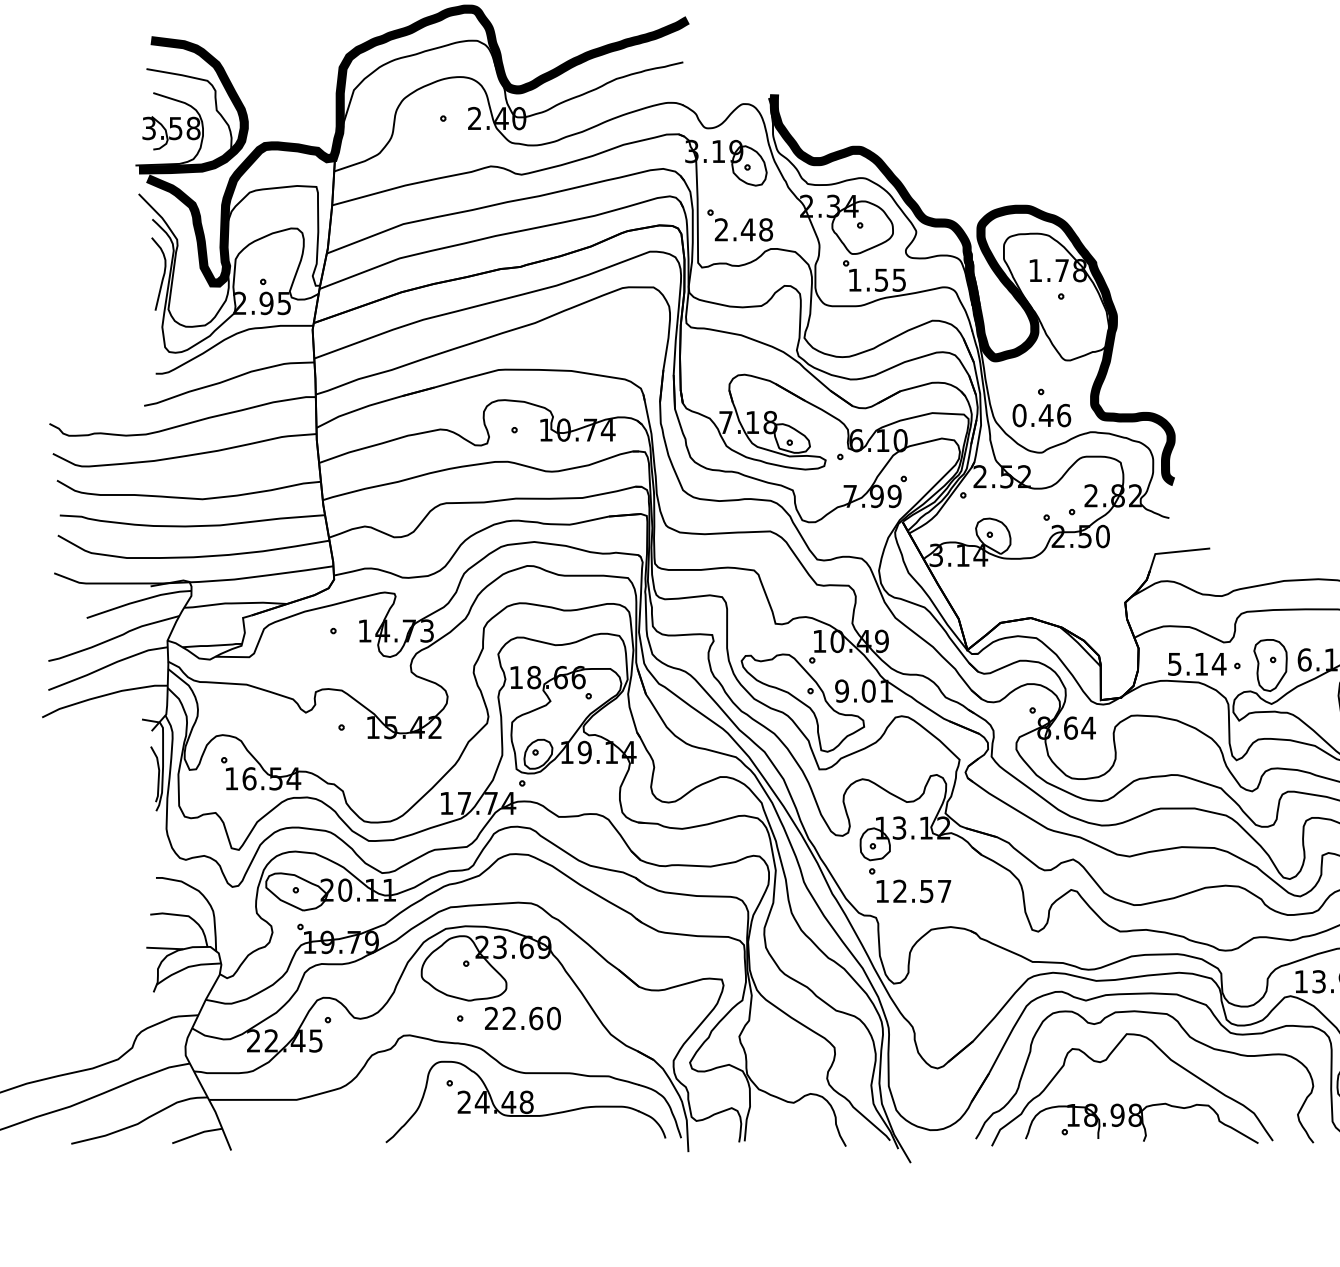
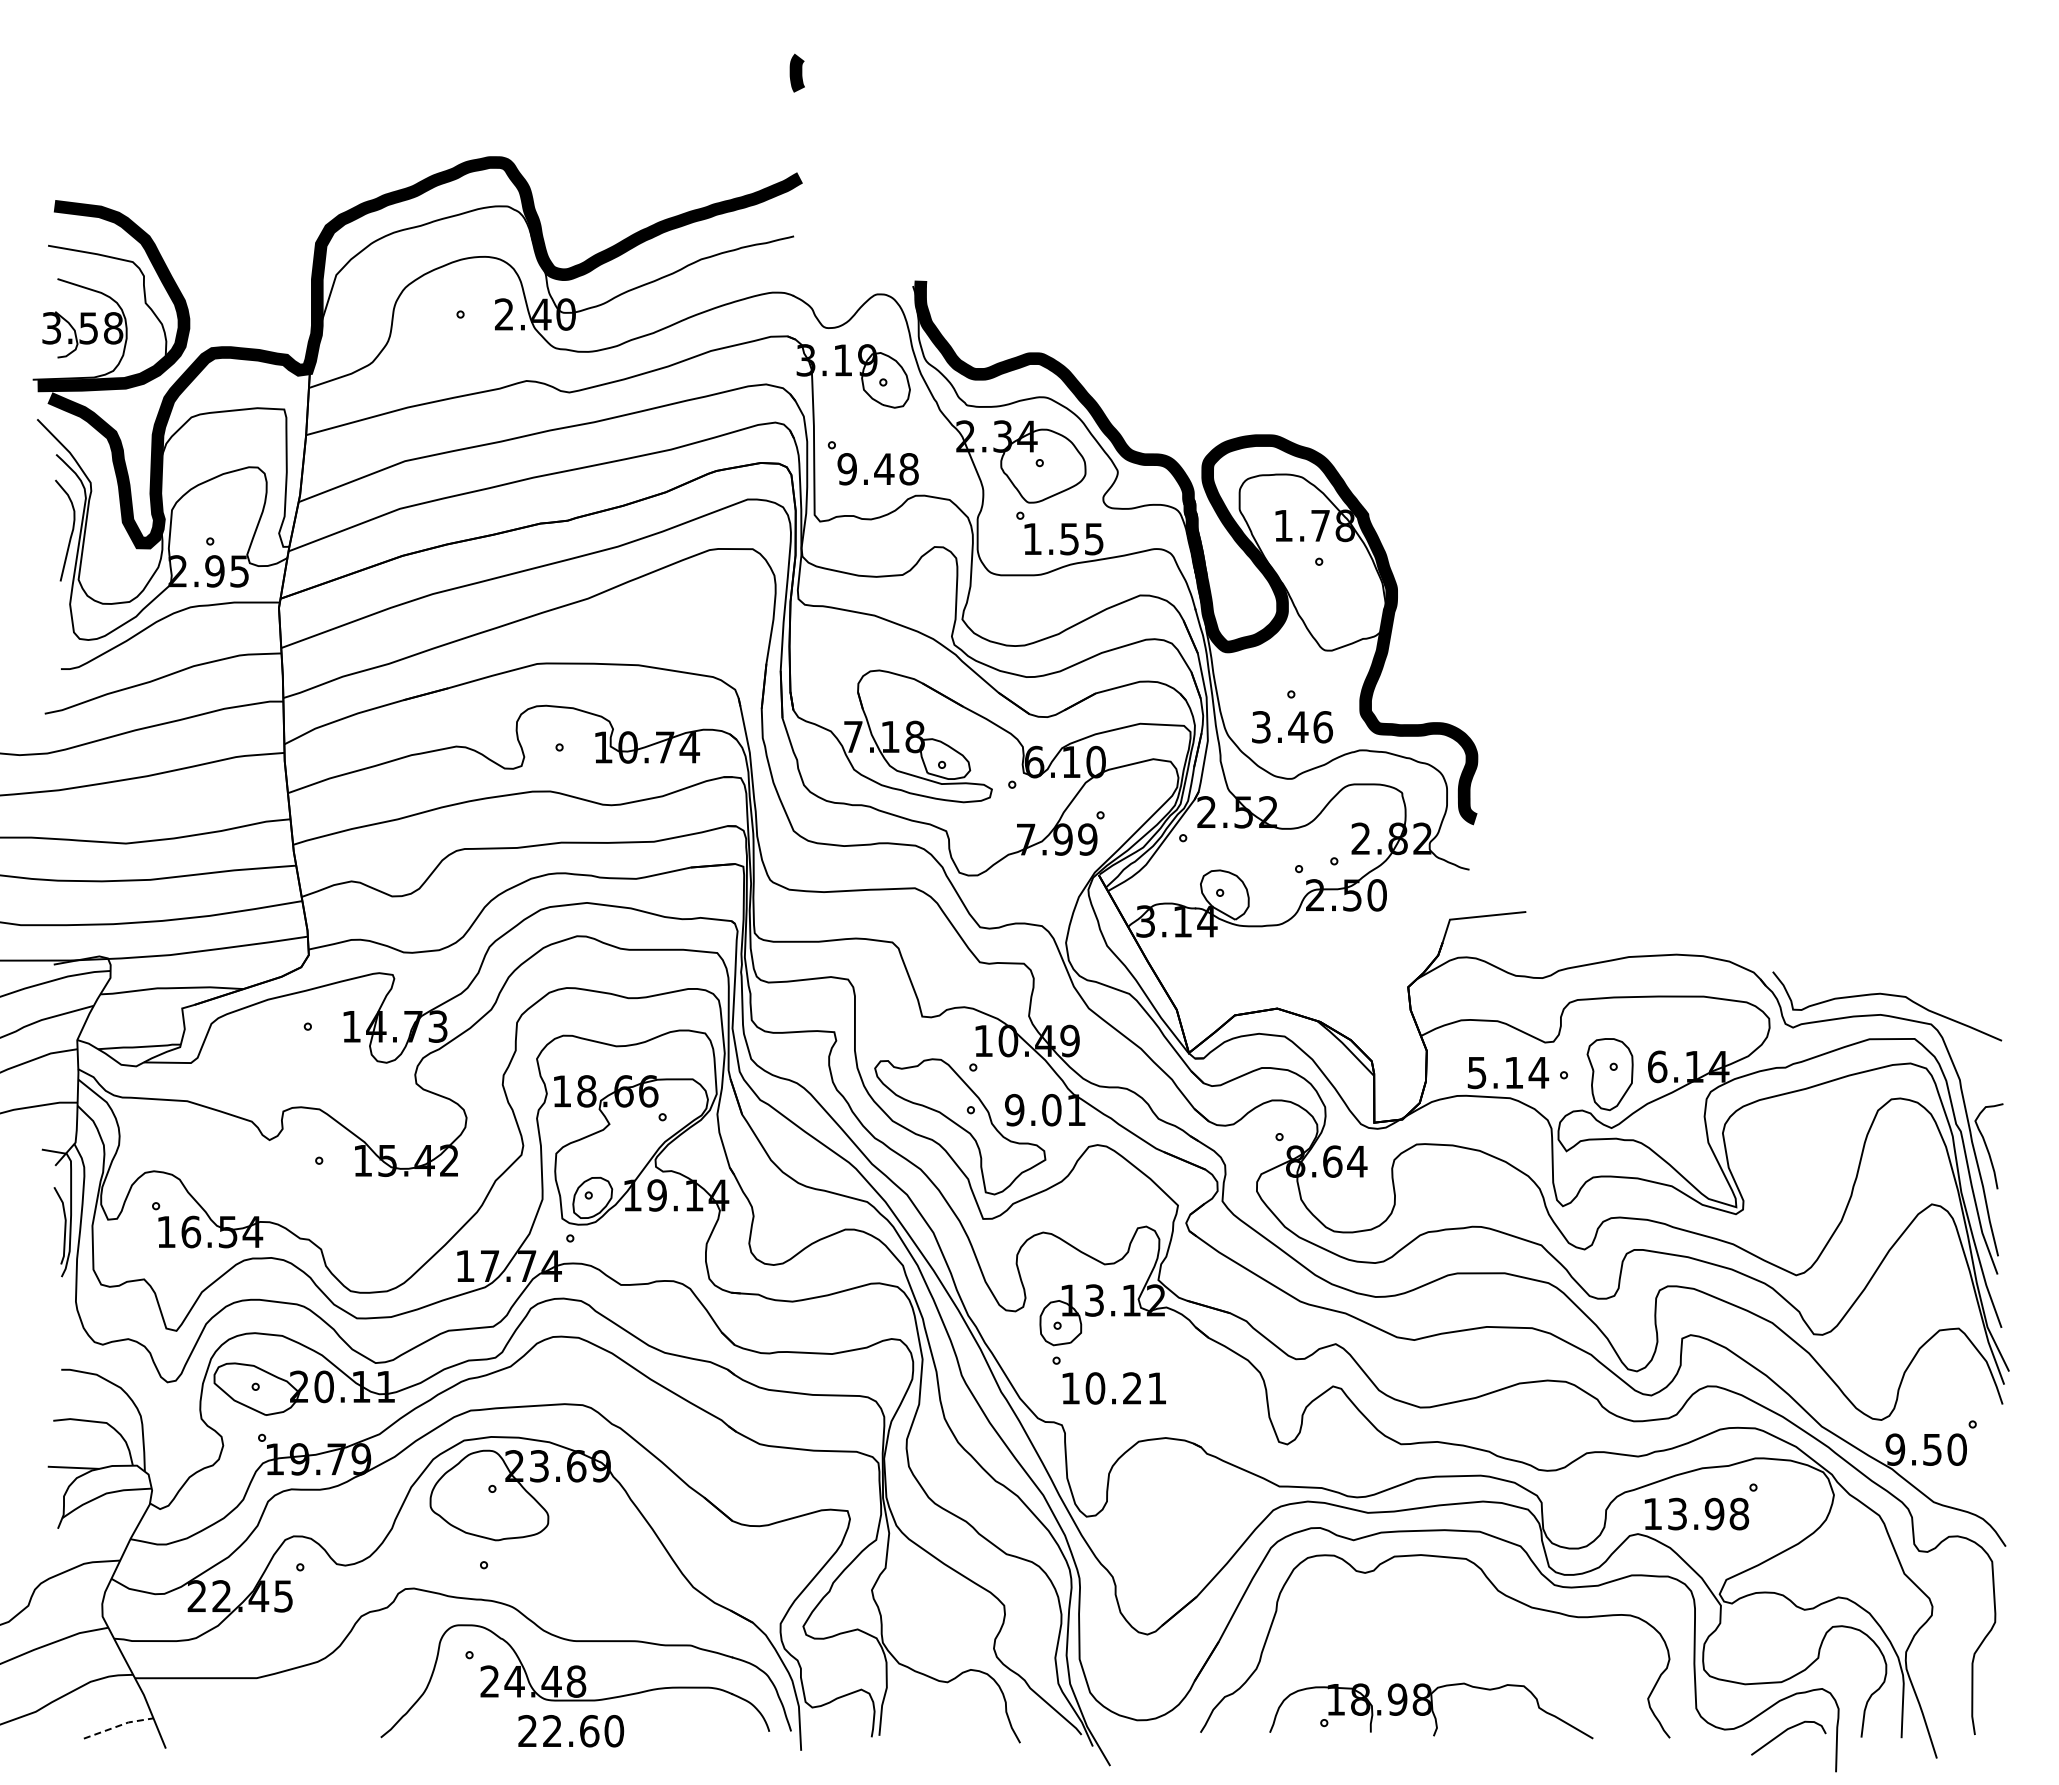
text: (721, 230) -> (846, 469), 2.48 -> 9.48
text: (1019, 415) -> (1261, 727), 0.46 -> 3.46
text: (921, 891) -> (1125, 1388), 12.57 -> 10.21
text: (523, 1018) -> (571, 1731), moved
curve: (1106, 1060) -> (1382, 1623), removed
line: (197, 1133) -> (119, 1725), solid -> dashed

